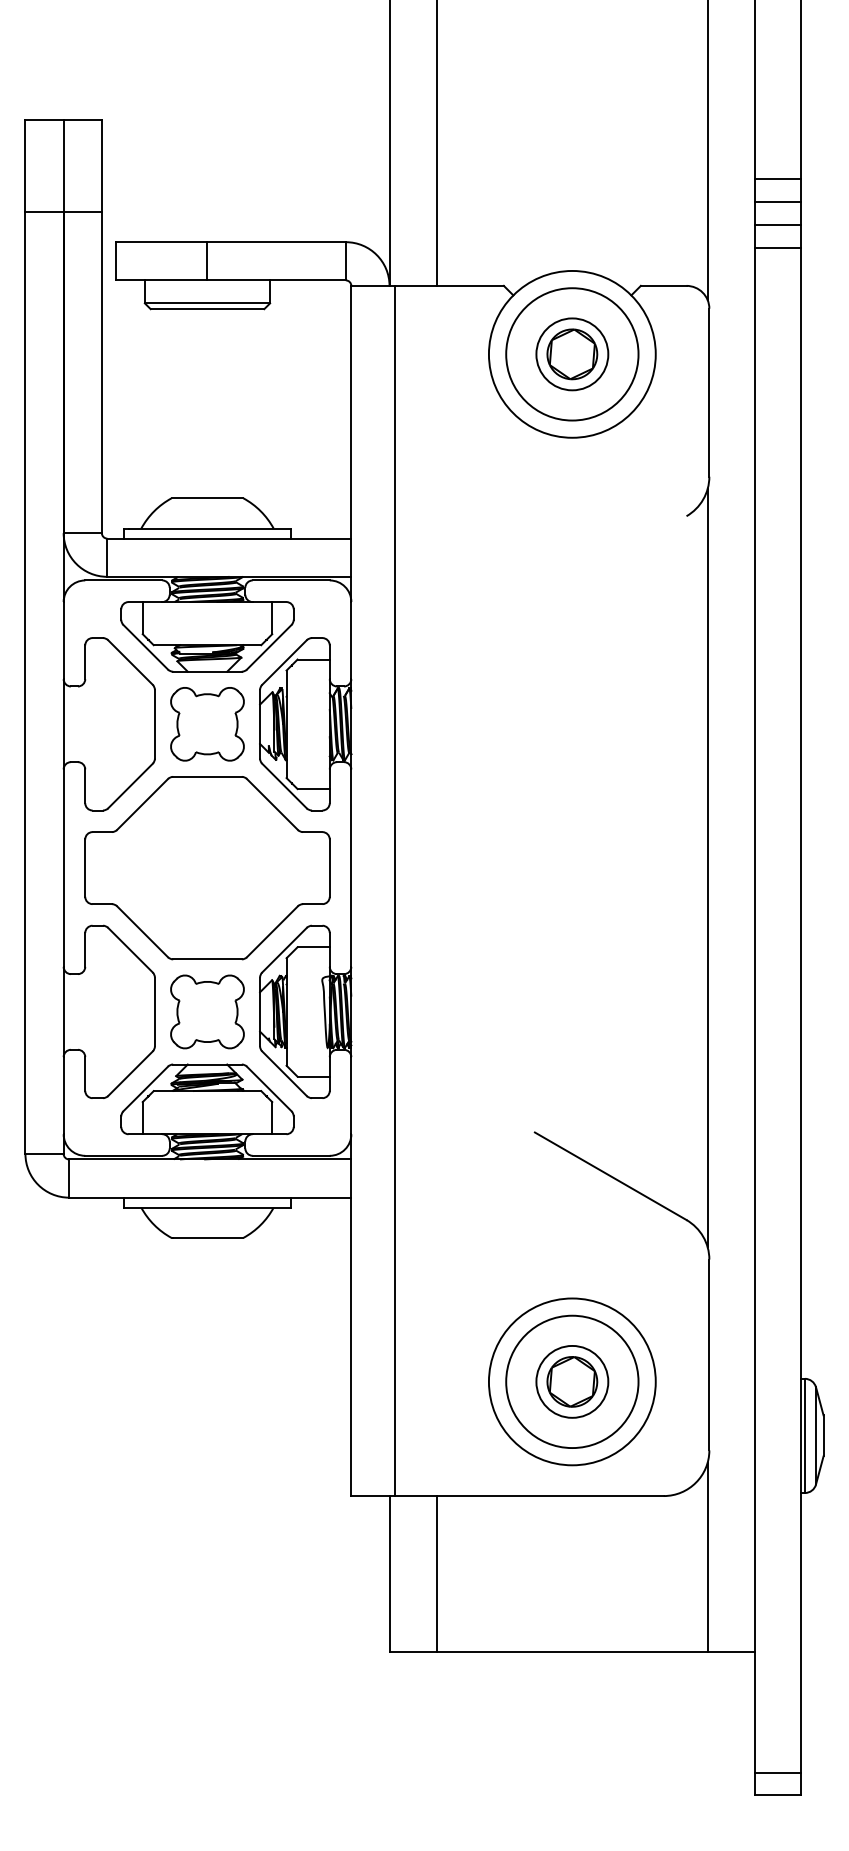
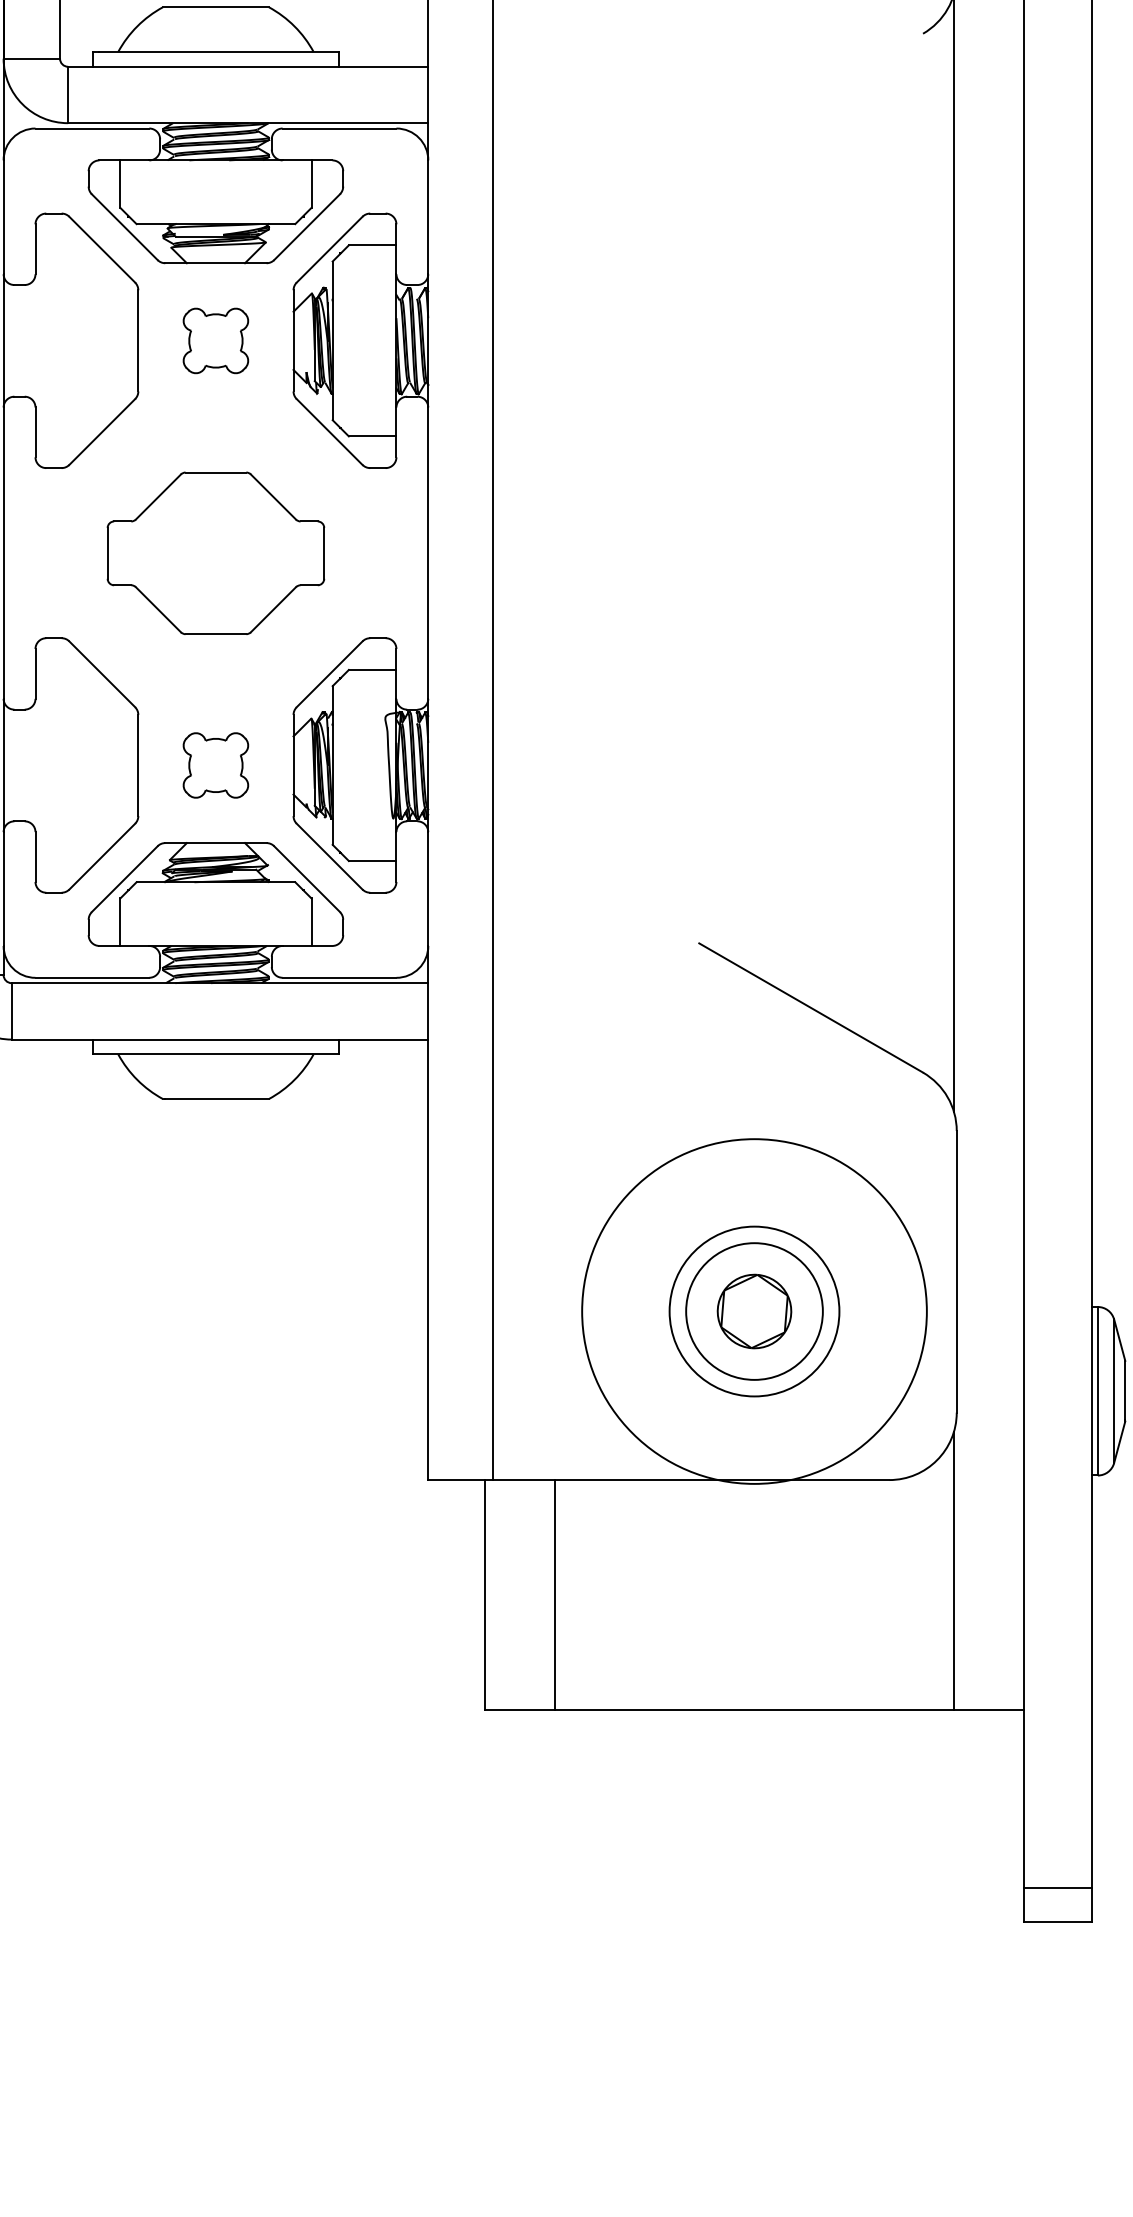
part: (207, 724) -> (215, 341), size x0.6
part: (207, 868) -> (215, 553), size x0.6
part: (207, 1011) -> (215, 764), size x0.6
circle: (571, 1381) -> (753, 1310), size x1.4
circle: (572, 1381) -> (754, 1310), size x0.7
circle: (572, 1381) -> (754, 1310), size x1.6

